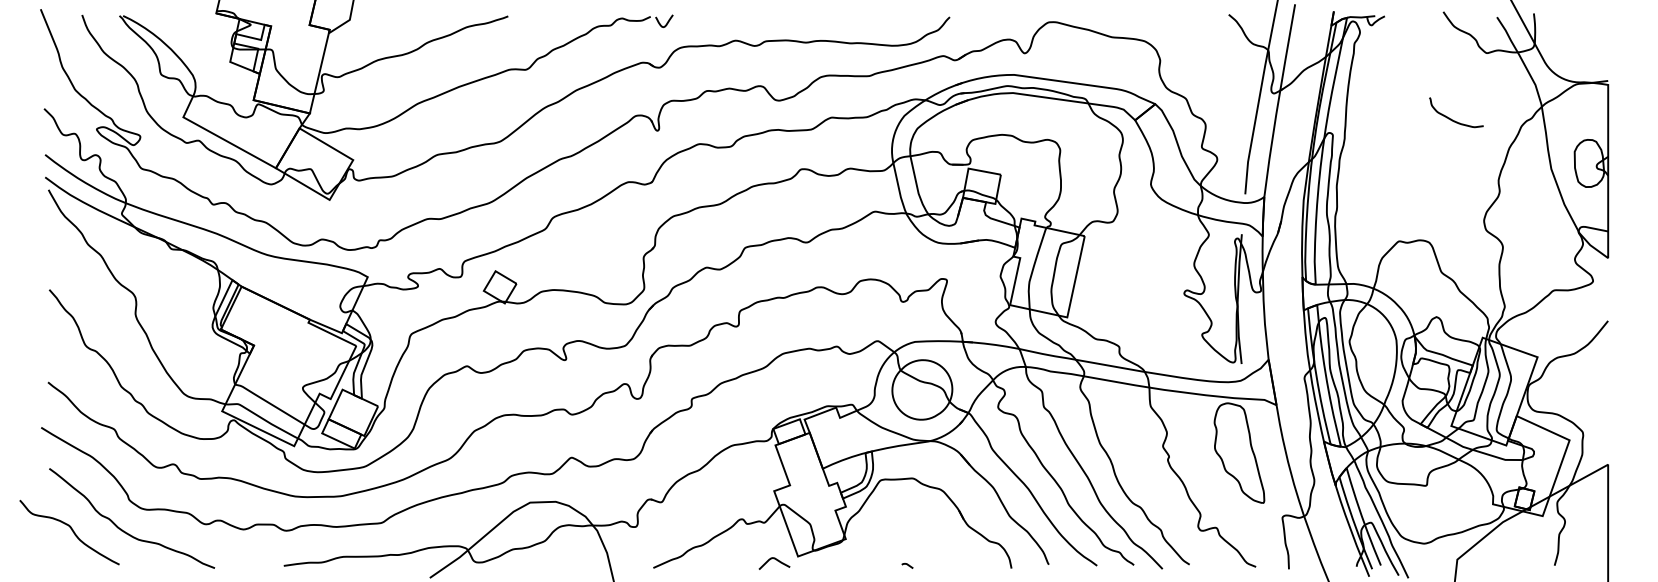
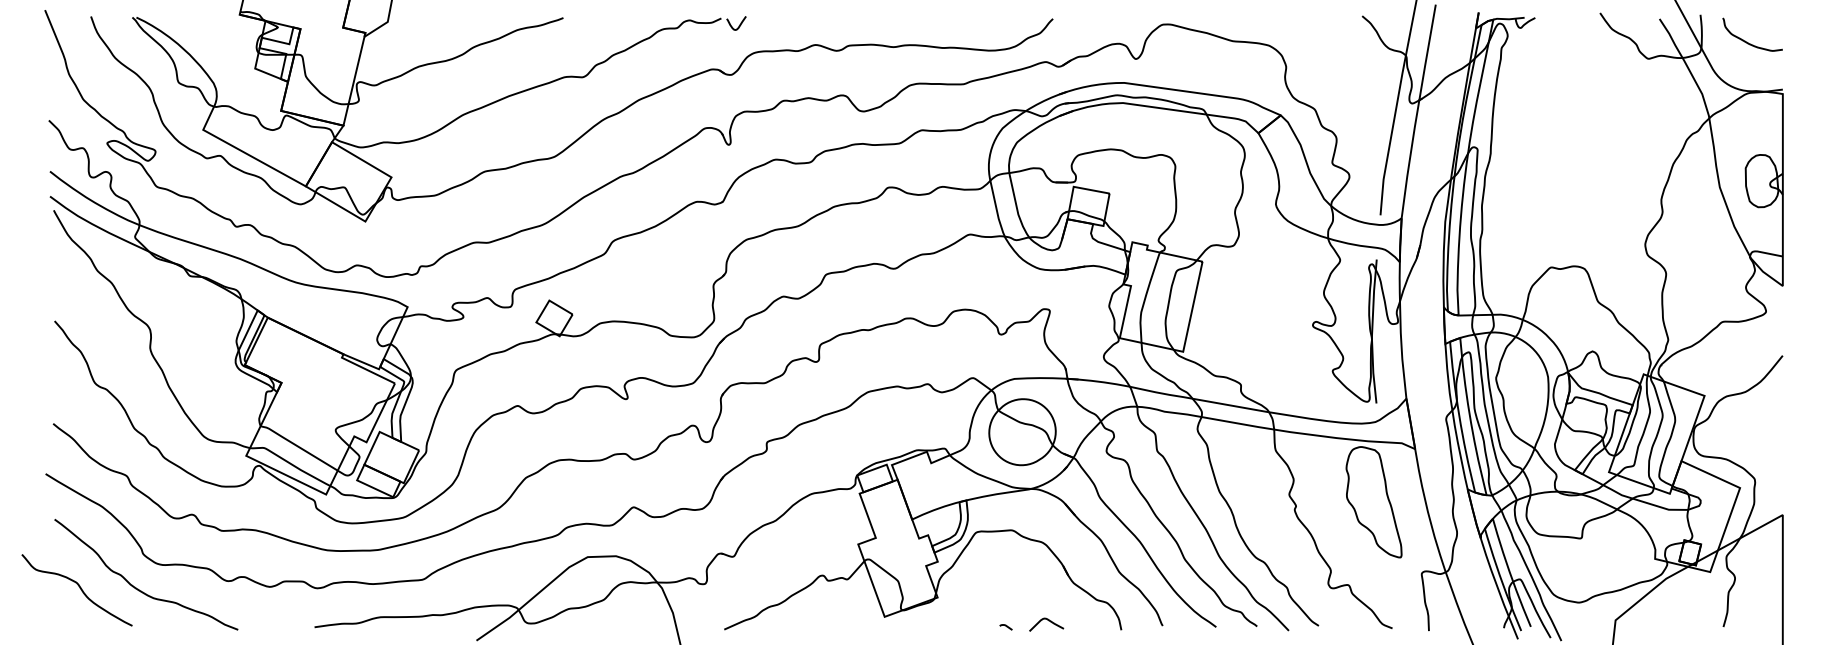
curve: (1452, 119) -> (1748, 42), moved
curve: (776, 560) -> (1048, 621), moved

